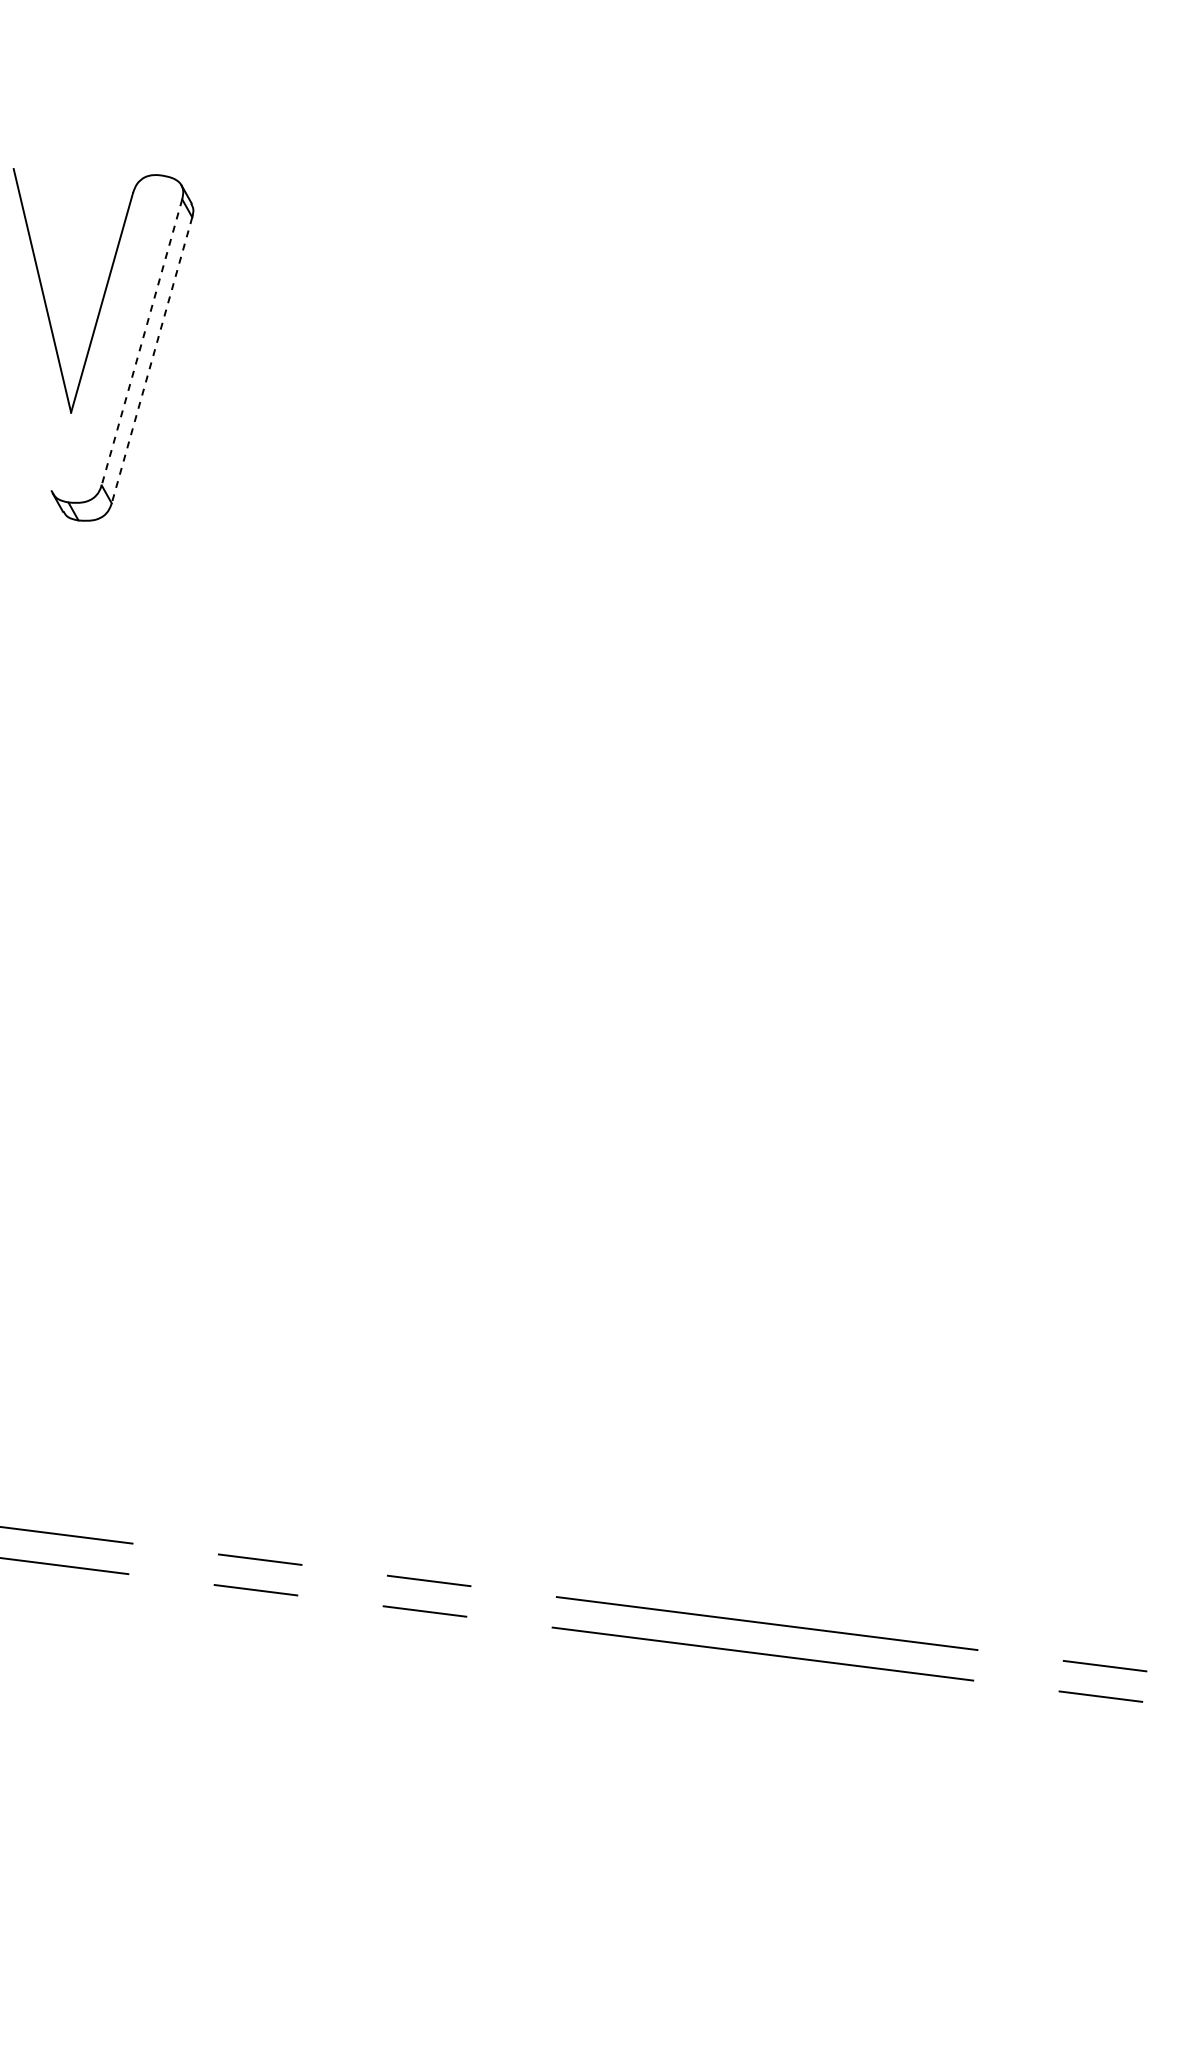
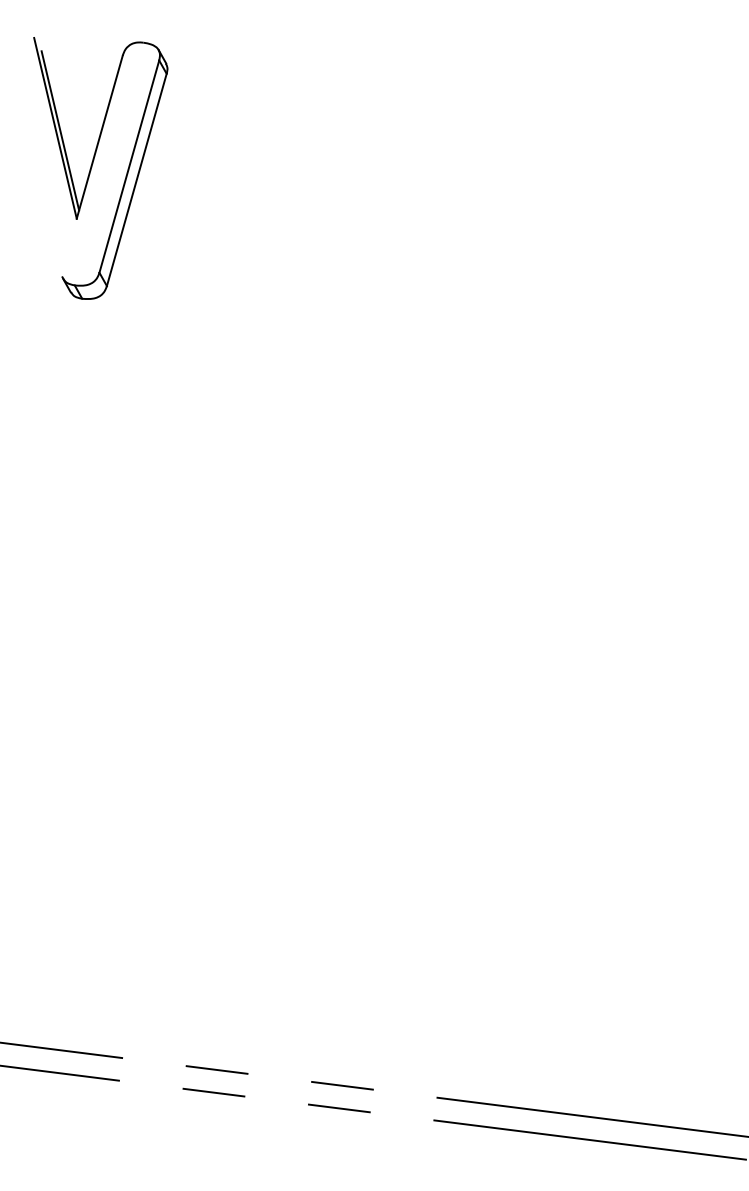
line: (48, 293) -> (59, 130), added
line: (141, 342) -> (128, 166), dashed -> solid
line: (152, 360) -> (137, 180), dashed -> solid

